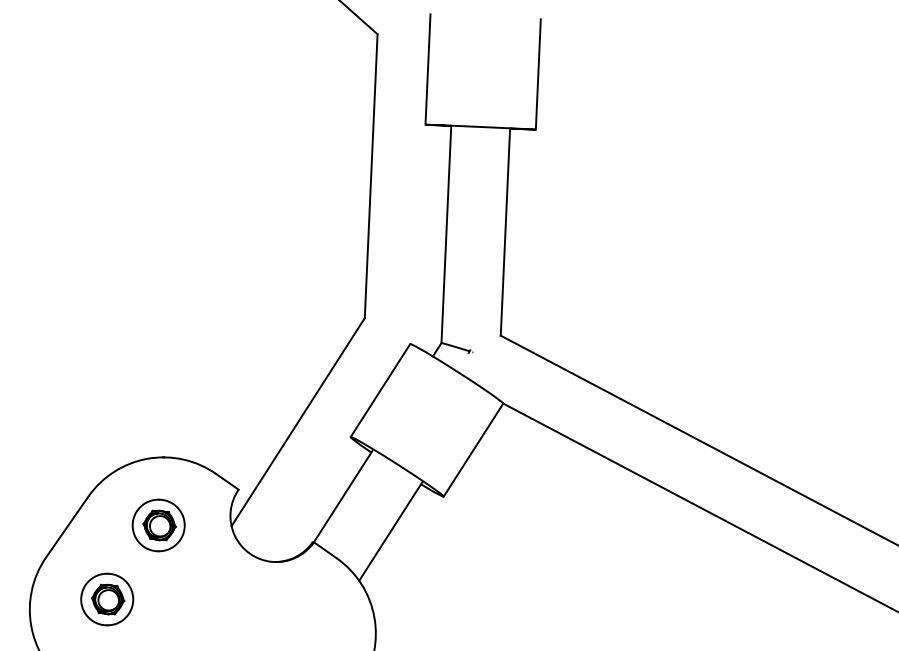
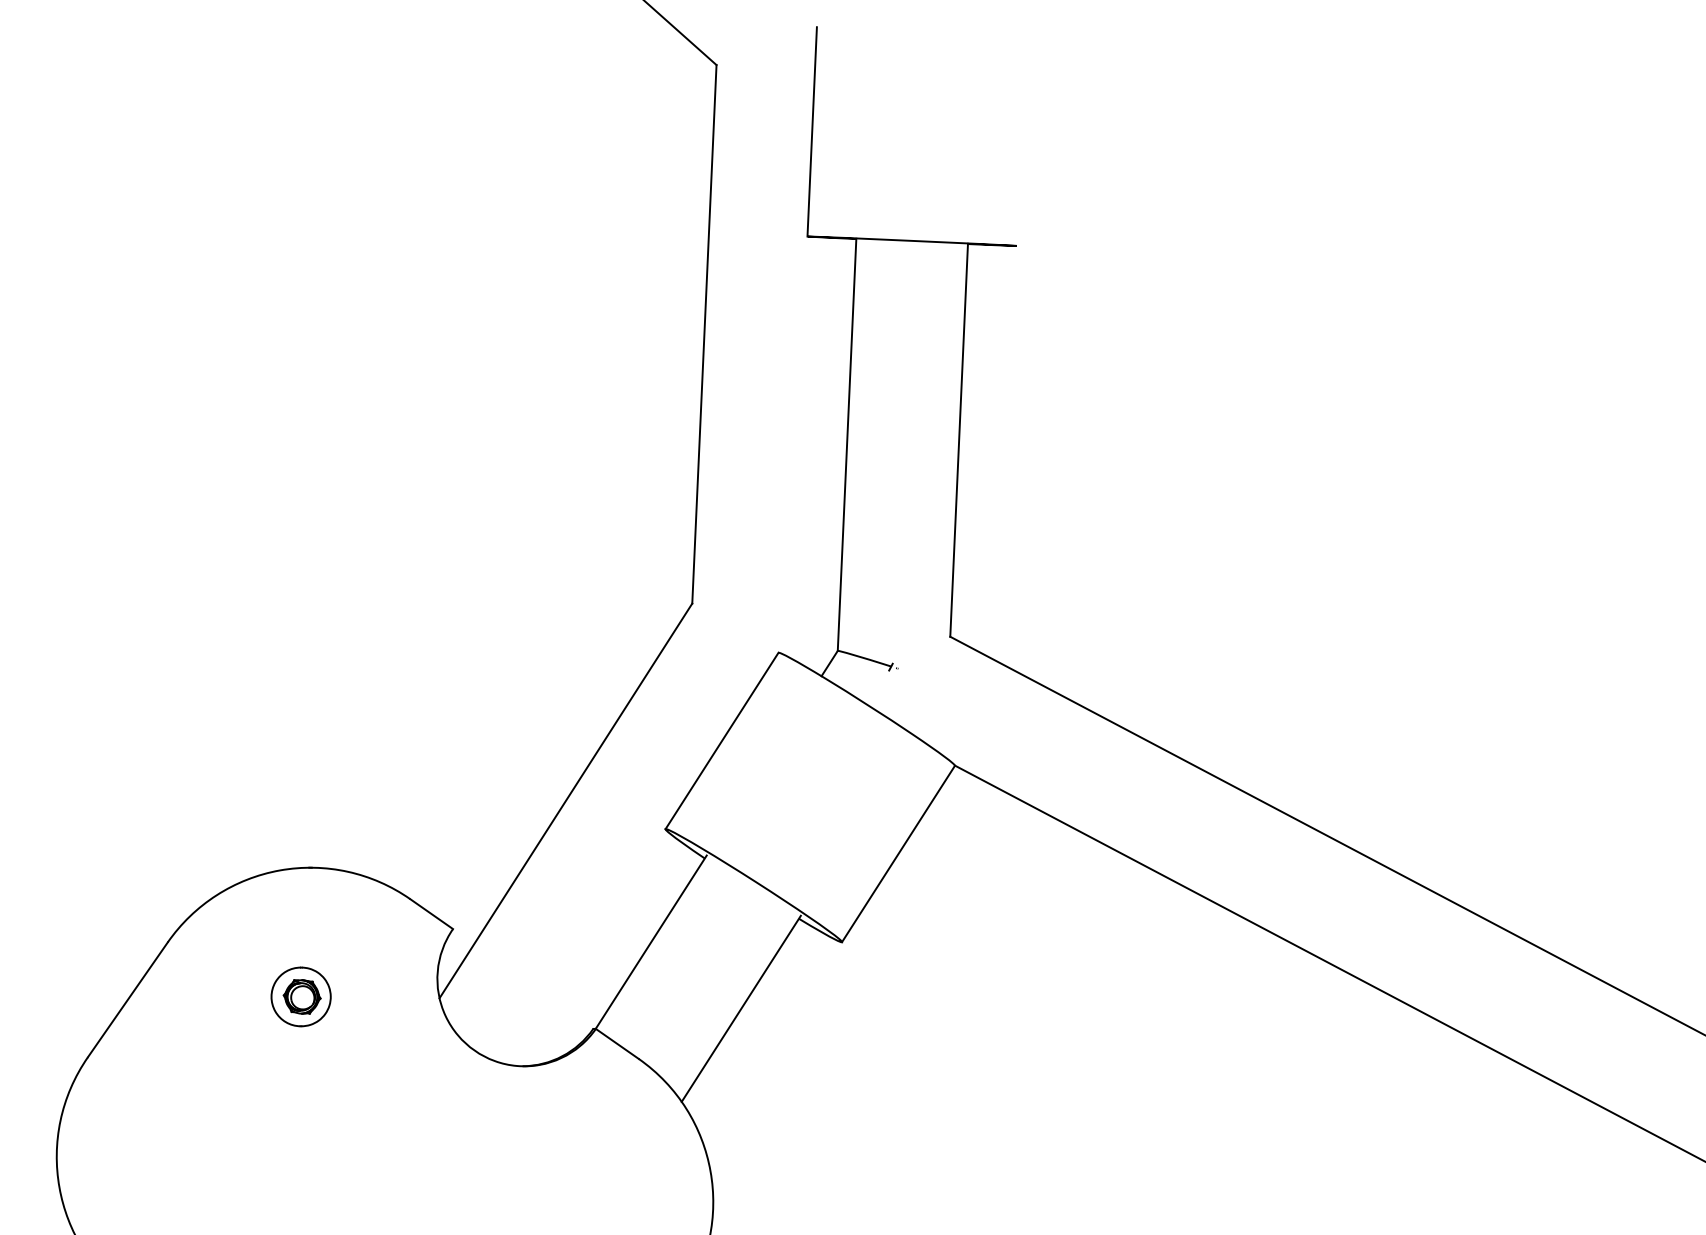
line: (537, 74) -> (1019, 141), removed
part: (158, 525) -> (300, 996), size x0.6
part: (107, 599) -> (204, 1137), removed

